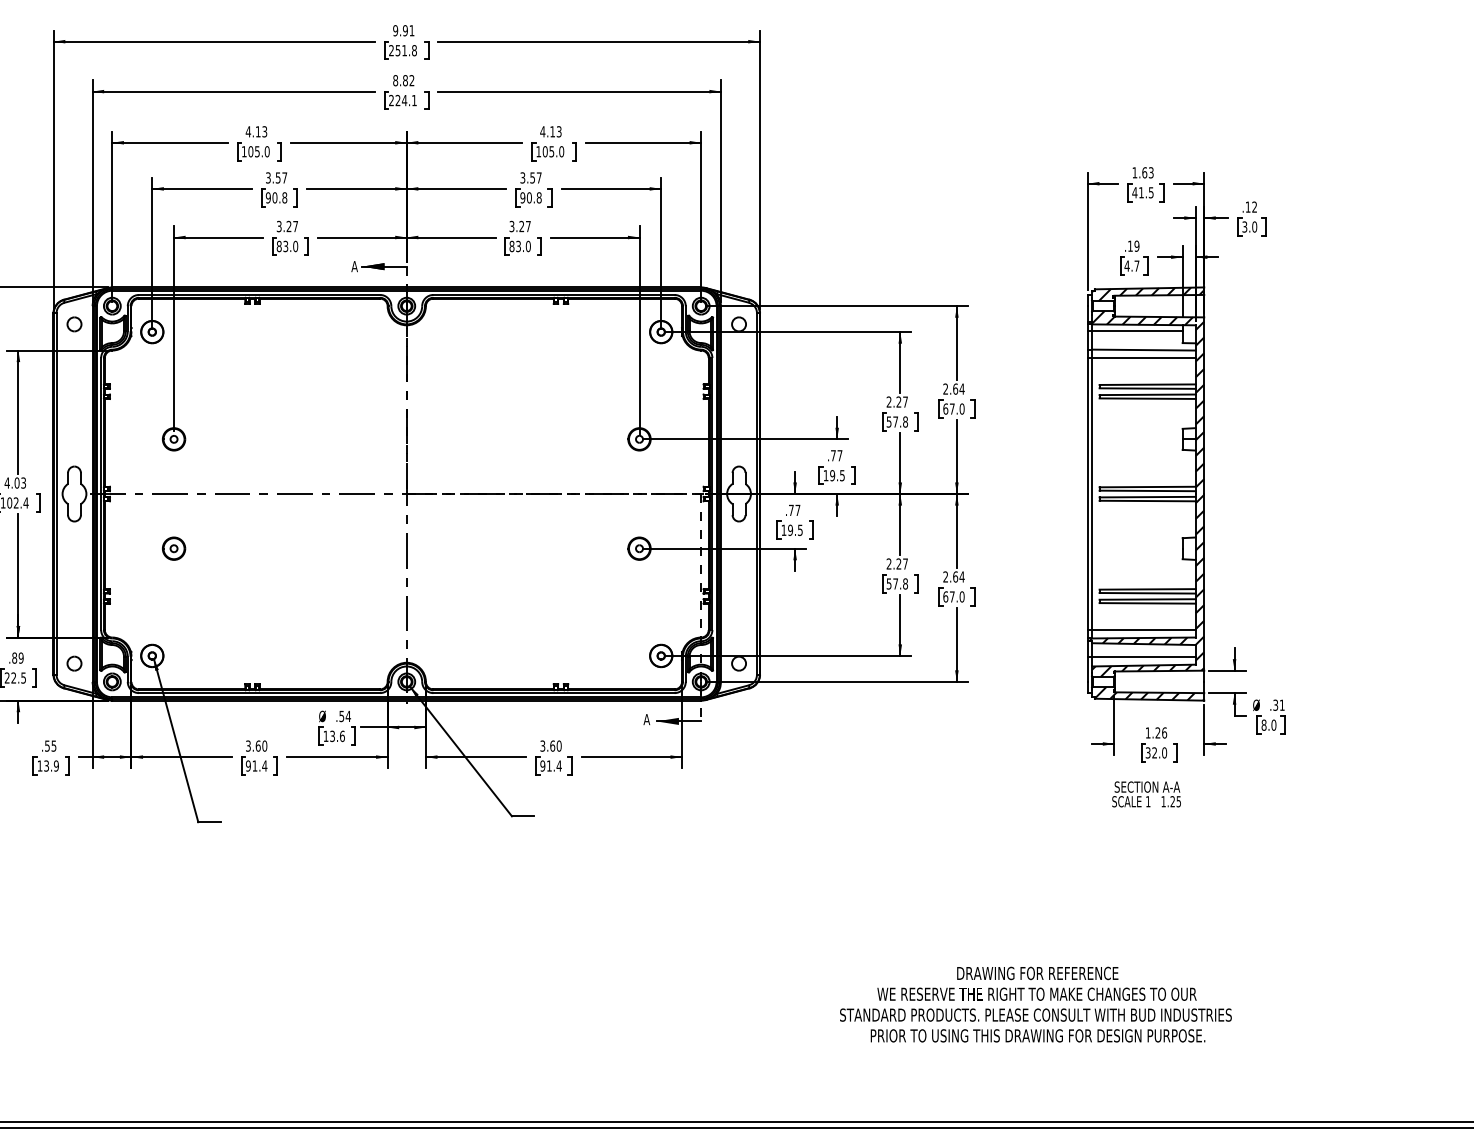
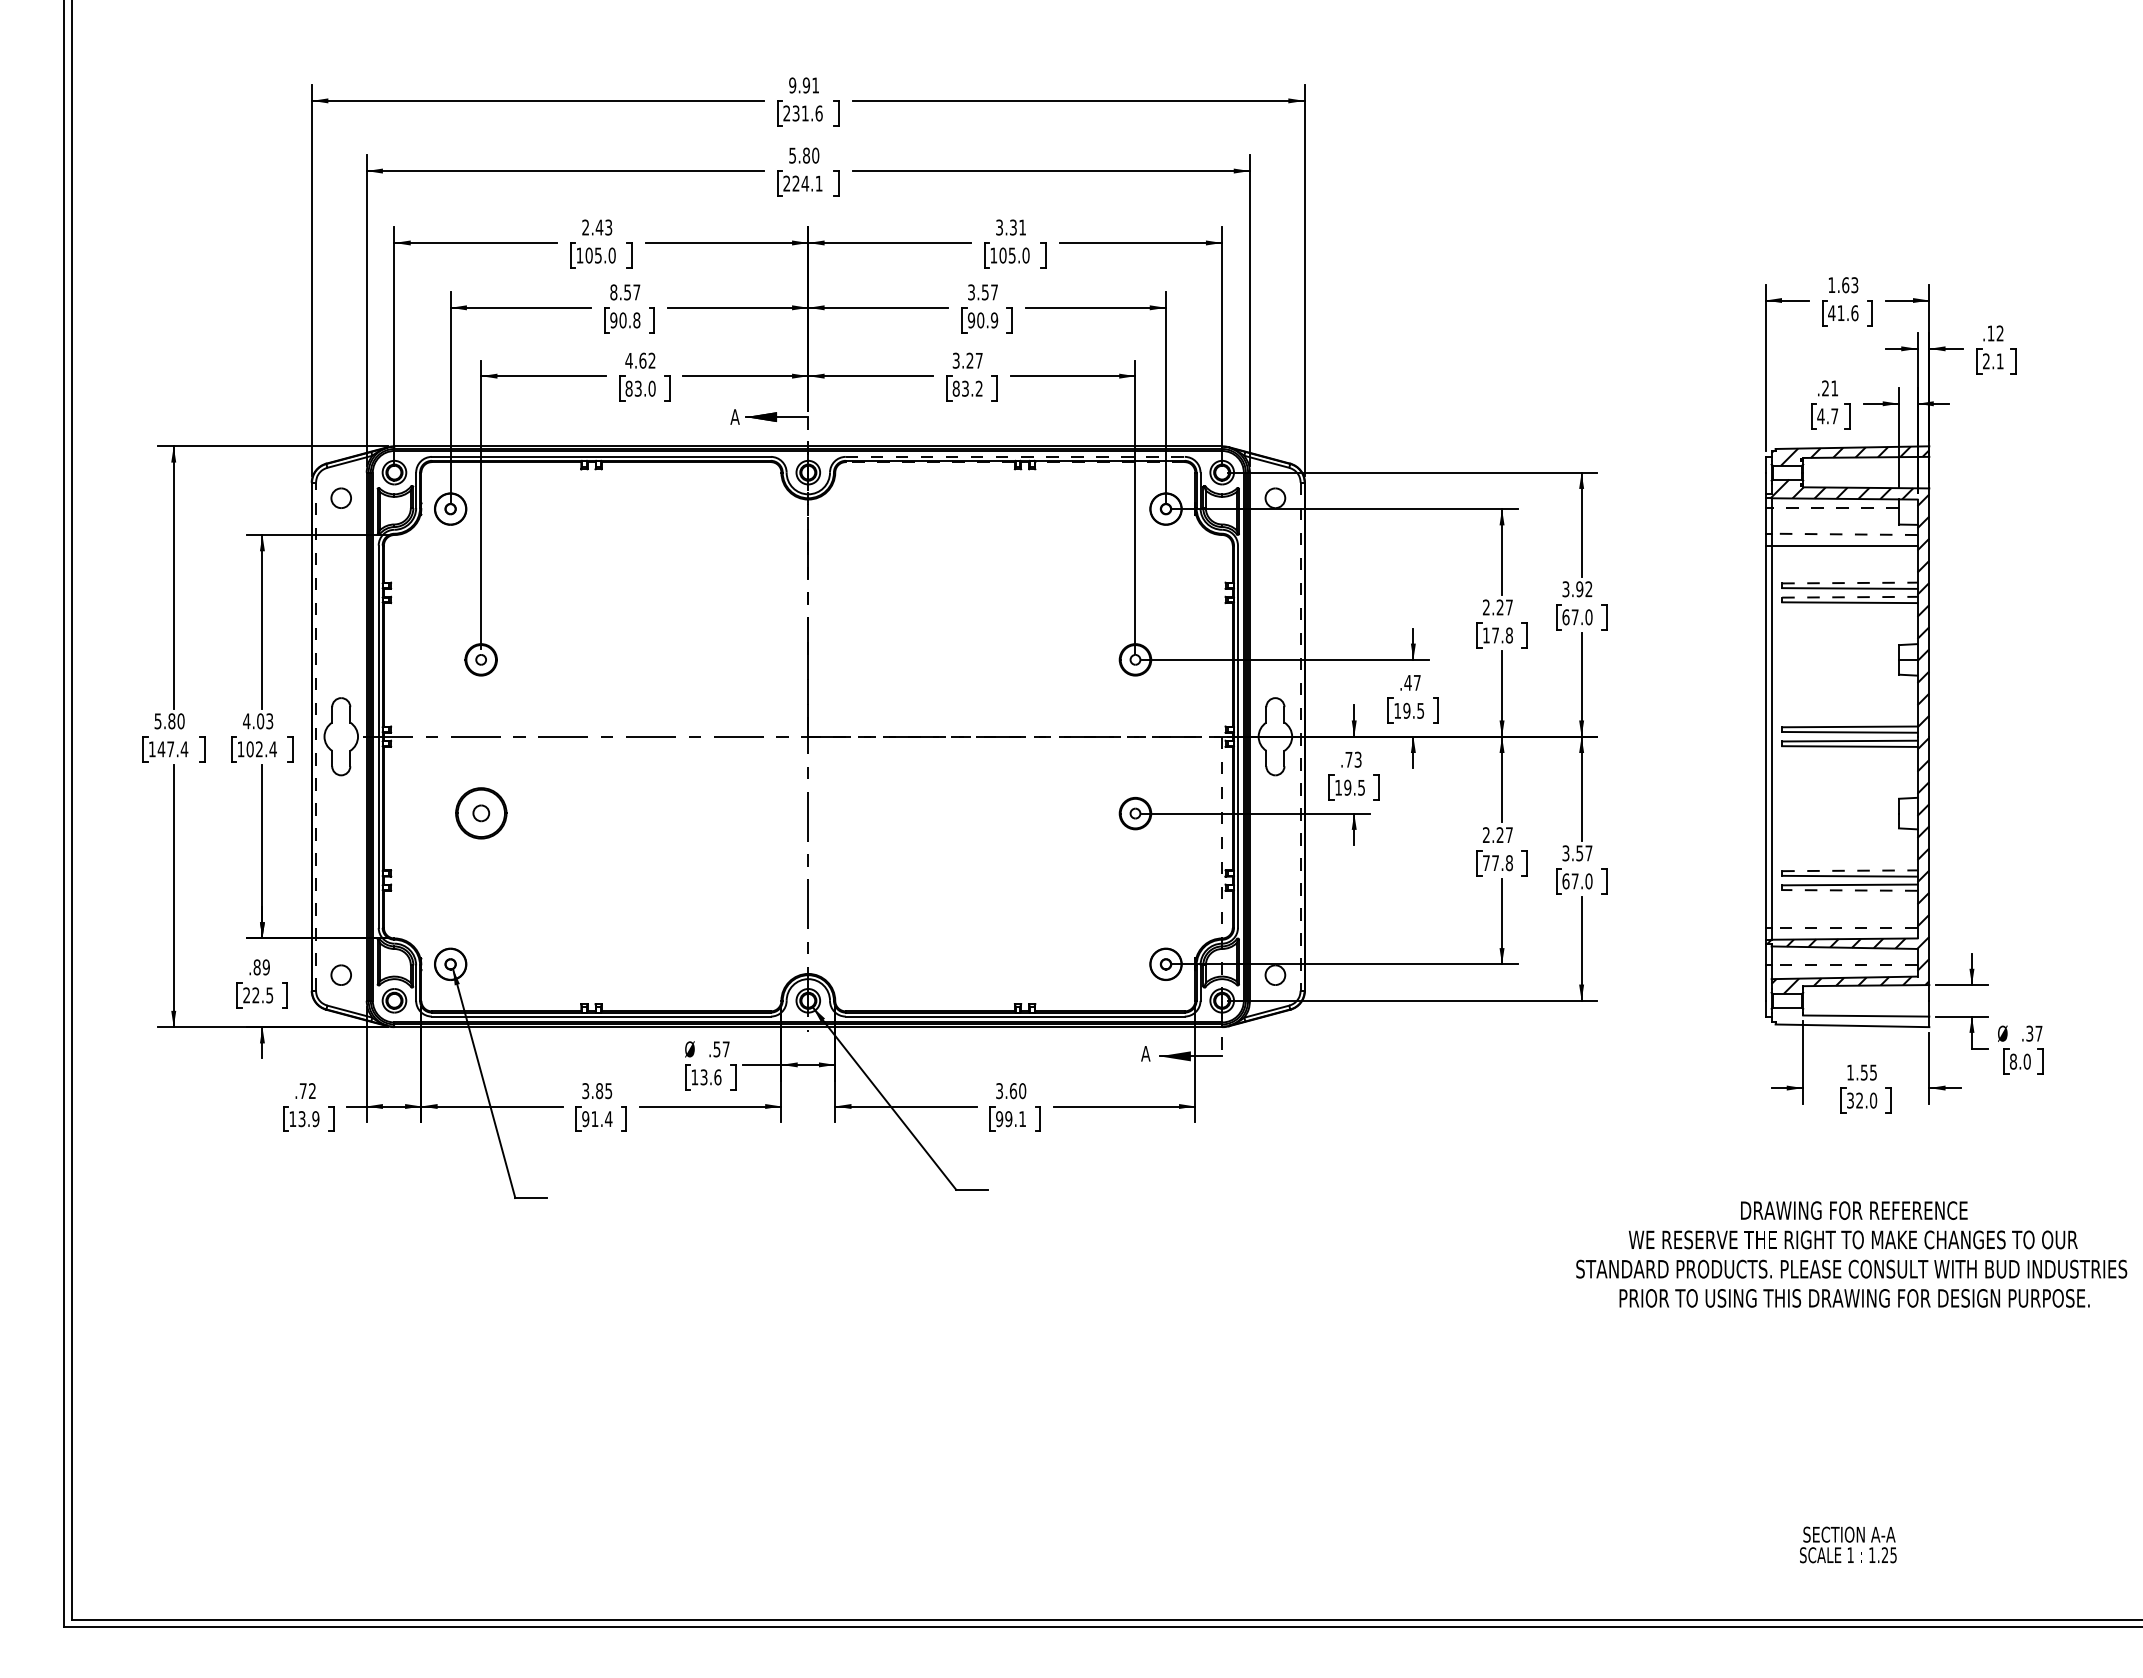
text: (406, 50) -> (807, 113), 251.8 -> 231.6
text: (404, 80) -> (804, 155), 8.82 -> 5.80
text: (253, 131) -> (592, 227), 4.13 -> 2.43
text: (550, 131) -> (1010, 227), 4.13 -> 3.31
text: (268, 178) -> (613, 292), 3.57 -> 8.57
text: (1151, 192) -> (1854, 313), 41.5 -> 41.6
text: (539, 197) -> (994, 320), 90.8 -> 90.9
text: (287, 226) -> (640, 360), 3.27 -> 4.62
text: (1249, 227) -> (1993, 361), 3.0 -> 2.1
text: (527, 246) -> (978, 388), 83.0 -> 83.2
text: (1133, 246) -> (1830, 388), .19 -> .21
line: (554, 294) -> (1015, 456), solid -> dashed
line: (493, 298) -> (930, 462), solid -> dashed
line: (621, 298) -> (1110, 462), solid -> dashed
line: (1137, 331) -> (1835, 508), solid -> dashed
line: (1143, 350) -> (1844, 534), solid -> dashed
line: (1147, 385) -> (1849, 583), solid -> dashed
text: (953, 389) -> (1577, 589), 2.64 -> 3.92
line: (1147, 394) -> (1849, 597), solid -> dashed
text: (889, 422) -> (1486, 635), 57.8 -> 17.8
text: (833, 455) -> (1407, 682), .77 -> .47
line: (56, 493) -> (316, 736), solid -> dashed
line: (756, 494) -> (1300, 737), solid -> dashed
text: (797, 510) -> (1357, 759), .77 -> .73
part: (173, 548) -> (480, 813), size x1.6
text: (953, 577) -> (1577, 853), 2.64 -> 3.57
text: (889, 584) -> (1486, 863), 57.8 -> 77.8
line: (1147, 589) -> (1849, 870), solid -> dashed
line: (1147, 603) -> (1849, 890), solid -> dashed
line: (1143, 629) -> (1844, 927), solid -> dashed
line: (1143, 656) -> (1844, 965), solid -> dashed
hatch: (1149, 693) -> (1852, 1017), removed
text: (1281, 705) -> (2038, 1033), .31 -> .37
text: (347, 716) -> (725, 1049), .54 -> .57
text: (1160, 732) -> (1868, 1072), 1.26 -> 1.55
text: (50, 746) -> (307, 1091), .55 -> .72
text: (261, 746) -> (604, 1091), 3.60 -> 3.85
text: (554, 766) -> (1015, 1119), 91.4 -> 99.1
text: (1146, 794) -> (1848, 1544), moved
text: (1035, 1004) -> (1851, 1254), moved

